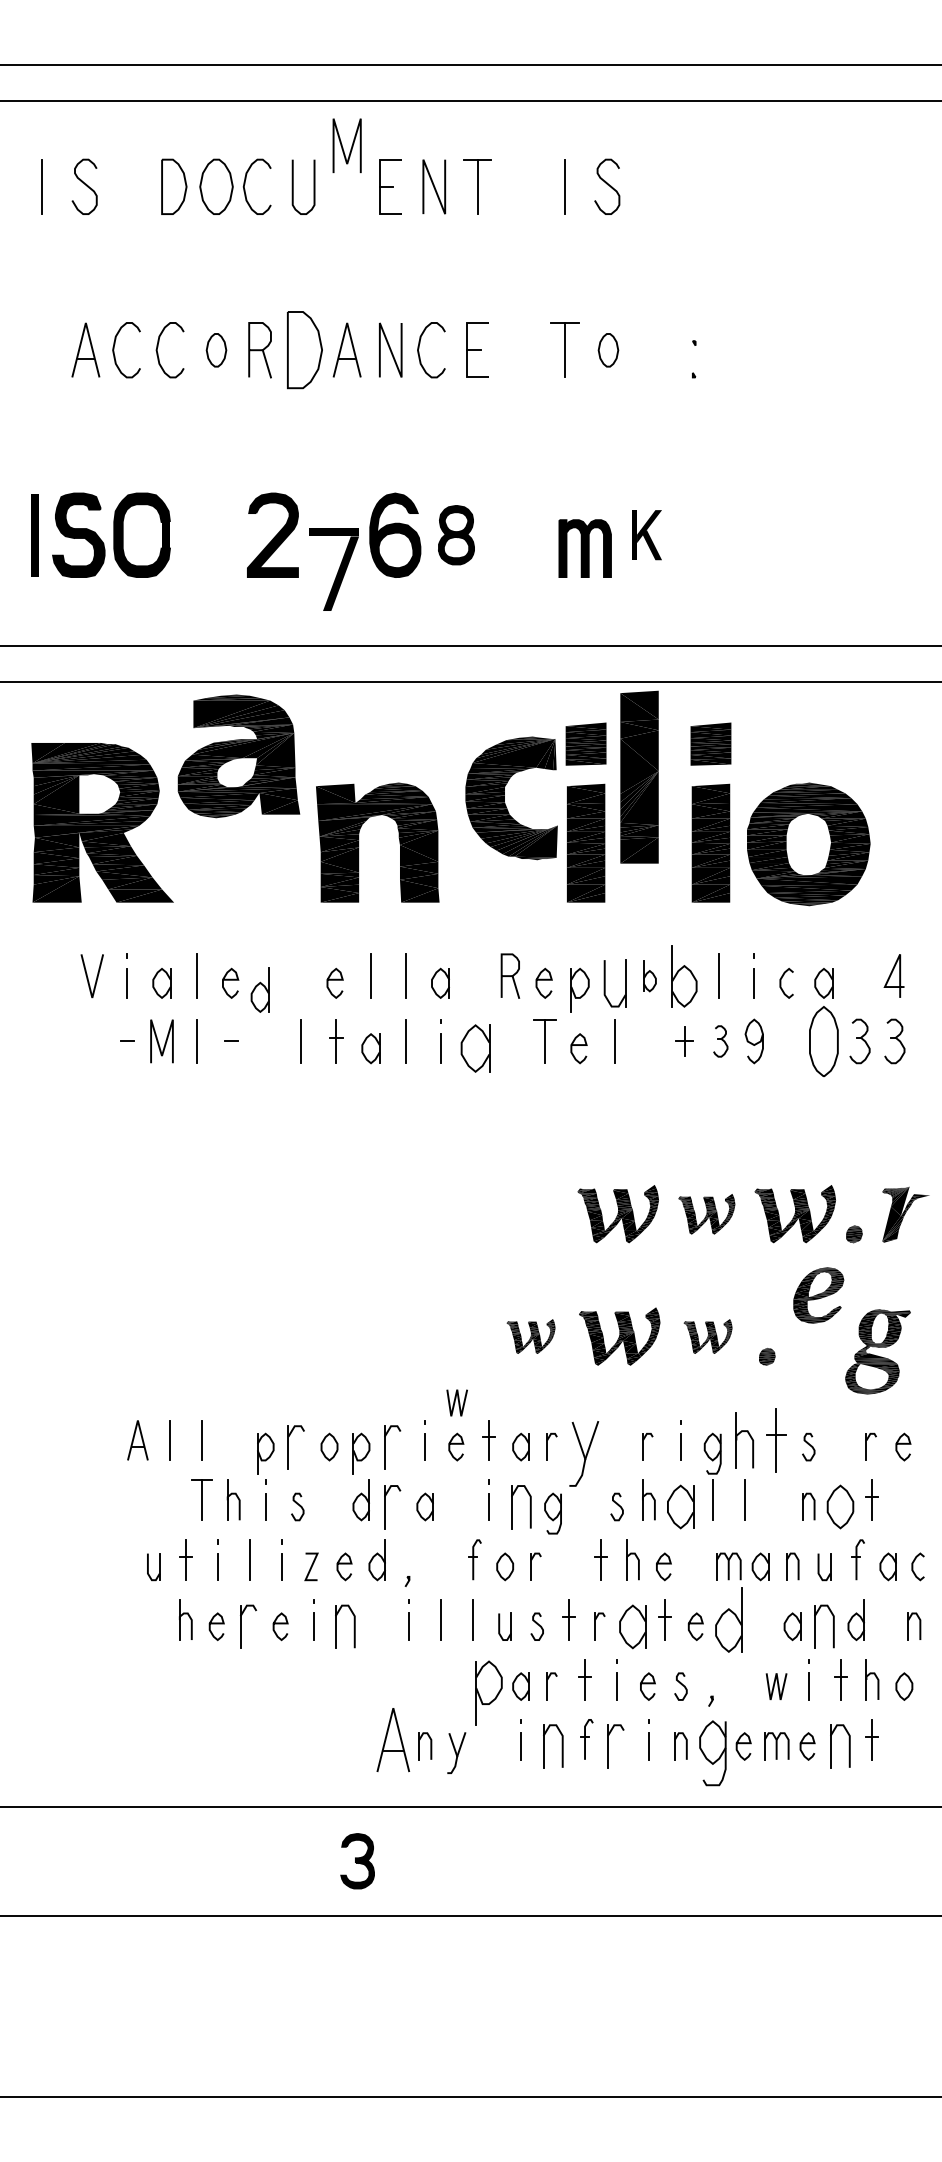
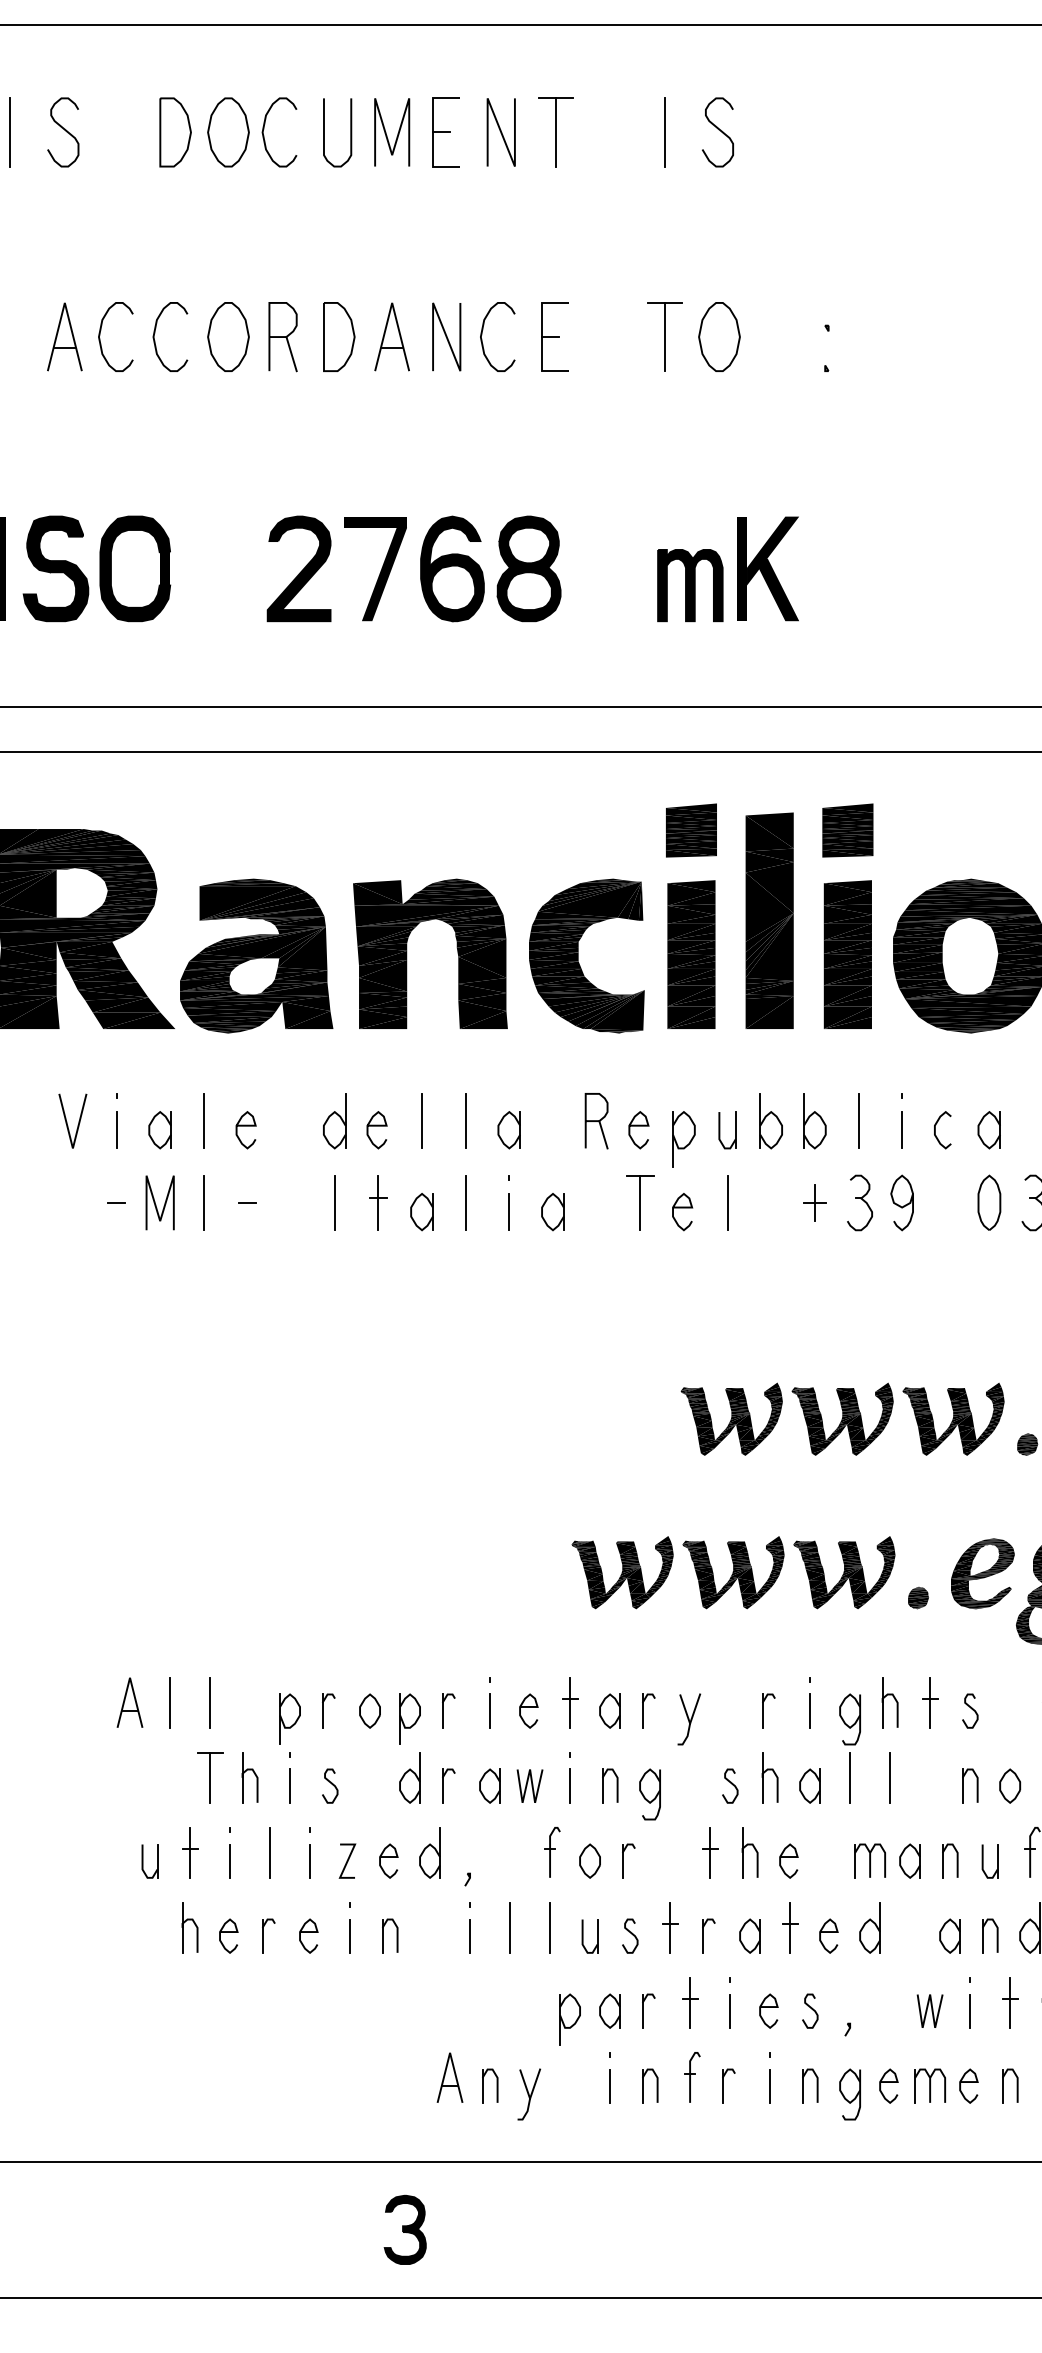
line: (343, 147) -> (387, 134), moved
part: (216, 350) -> (228, 337), size x1.67
part: (304, 350) -> (338, 337), size x0.71
part: (608, 350) -> (719, 337), size x1.67
part: (456, 534) -> (529, 567), size x1.43
part: (646, 534) -> (767, 567), size x1.67
part: (333, 569) -> (375, 569), moved
part: (238, 756) -> (256, 956), moved
part: (639, 776) -> (769, 919), moved
part: (504, 798) -> (577, 956), moved
part: (649, 975) -> (770, 1120), size x1.43
part: (684, 975) -> (814, 1120), size x0.71
part: (614, 983) -> (727, 1130), size x0.62
part: (259, 989) -> (333, 1120), moved
part: (823, 1040) -> (988, 1201), size x0.62
part: (720, 1041) -> (859, 1203), size x1.43
part: (475, 1048) -> (552, 1211), size x0.62
part: (706, 1214) -> (842, 1419), size x1.43
part: (818, 1295) -> (982, 1573), moved
part: (530, 1336) -> (621, 1572), size x1.67
part: (707, 1336) -> (843, 1572), size x1.67
line: (455, 1402) -> (527, 1785), moved
part: (744, 1440) -> (889, 1702), size x0.71
part: (776, 1440) -> (929, 1702), size x0.62
part: (296, 1446) -> (328, 1710), size x0.62
part: (391, 1446) -> (447, 1710), size x0.62
part: (584, 1453) -> (689, 1719), size x0.62
part: (391, 1506) -> (447, 1785), size x0.62
part: (520, 1506) -> (609, 1785), size x0.62
part: (680, 1506) -> (809, 1785), size x0.62
part: (840, 1506) -> (1010, 1785), size x0.62
part: (728, 1620) -> (869, 1928), size x0.62
part: (248, 1626) -> (268, 1935), size x0.62
part: (345, 1626) -> (390, 1935), size x0.62
part: (632, 1626) -> (749, 1935), size x0.62
part: (824, 1626) -> (990, 1935), size x0.62
part: (489, 1692) -> (570, 2018), size x0.62
part: (393, 1739) -> (450, 2077), size x0.62
part: (552, 1746) -> (649, 2086), size x0.62
part: (615, 1746) -> (728, 2086), size x0.62
part: (840, 1746) -> (1010, 2086), size x0.62
part: (712, 1752) -> (849, 2093), size x0.62

